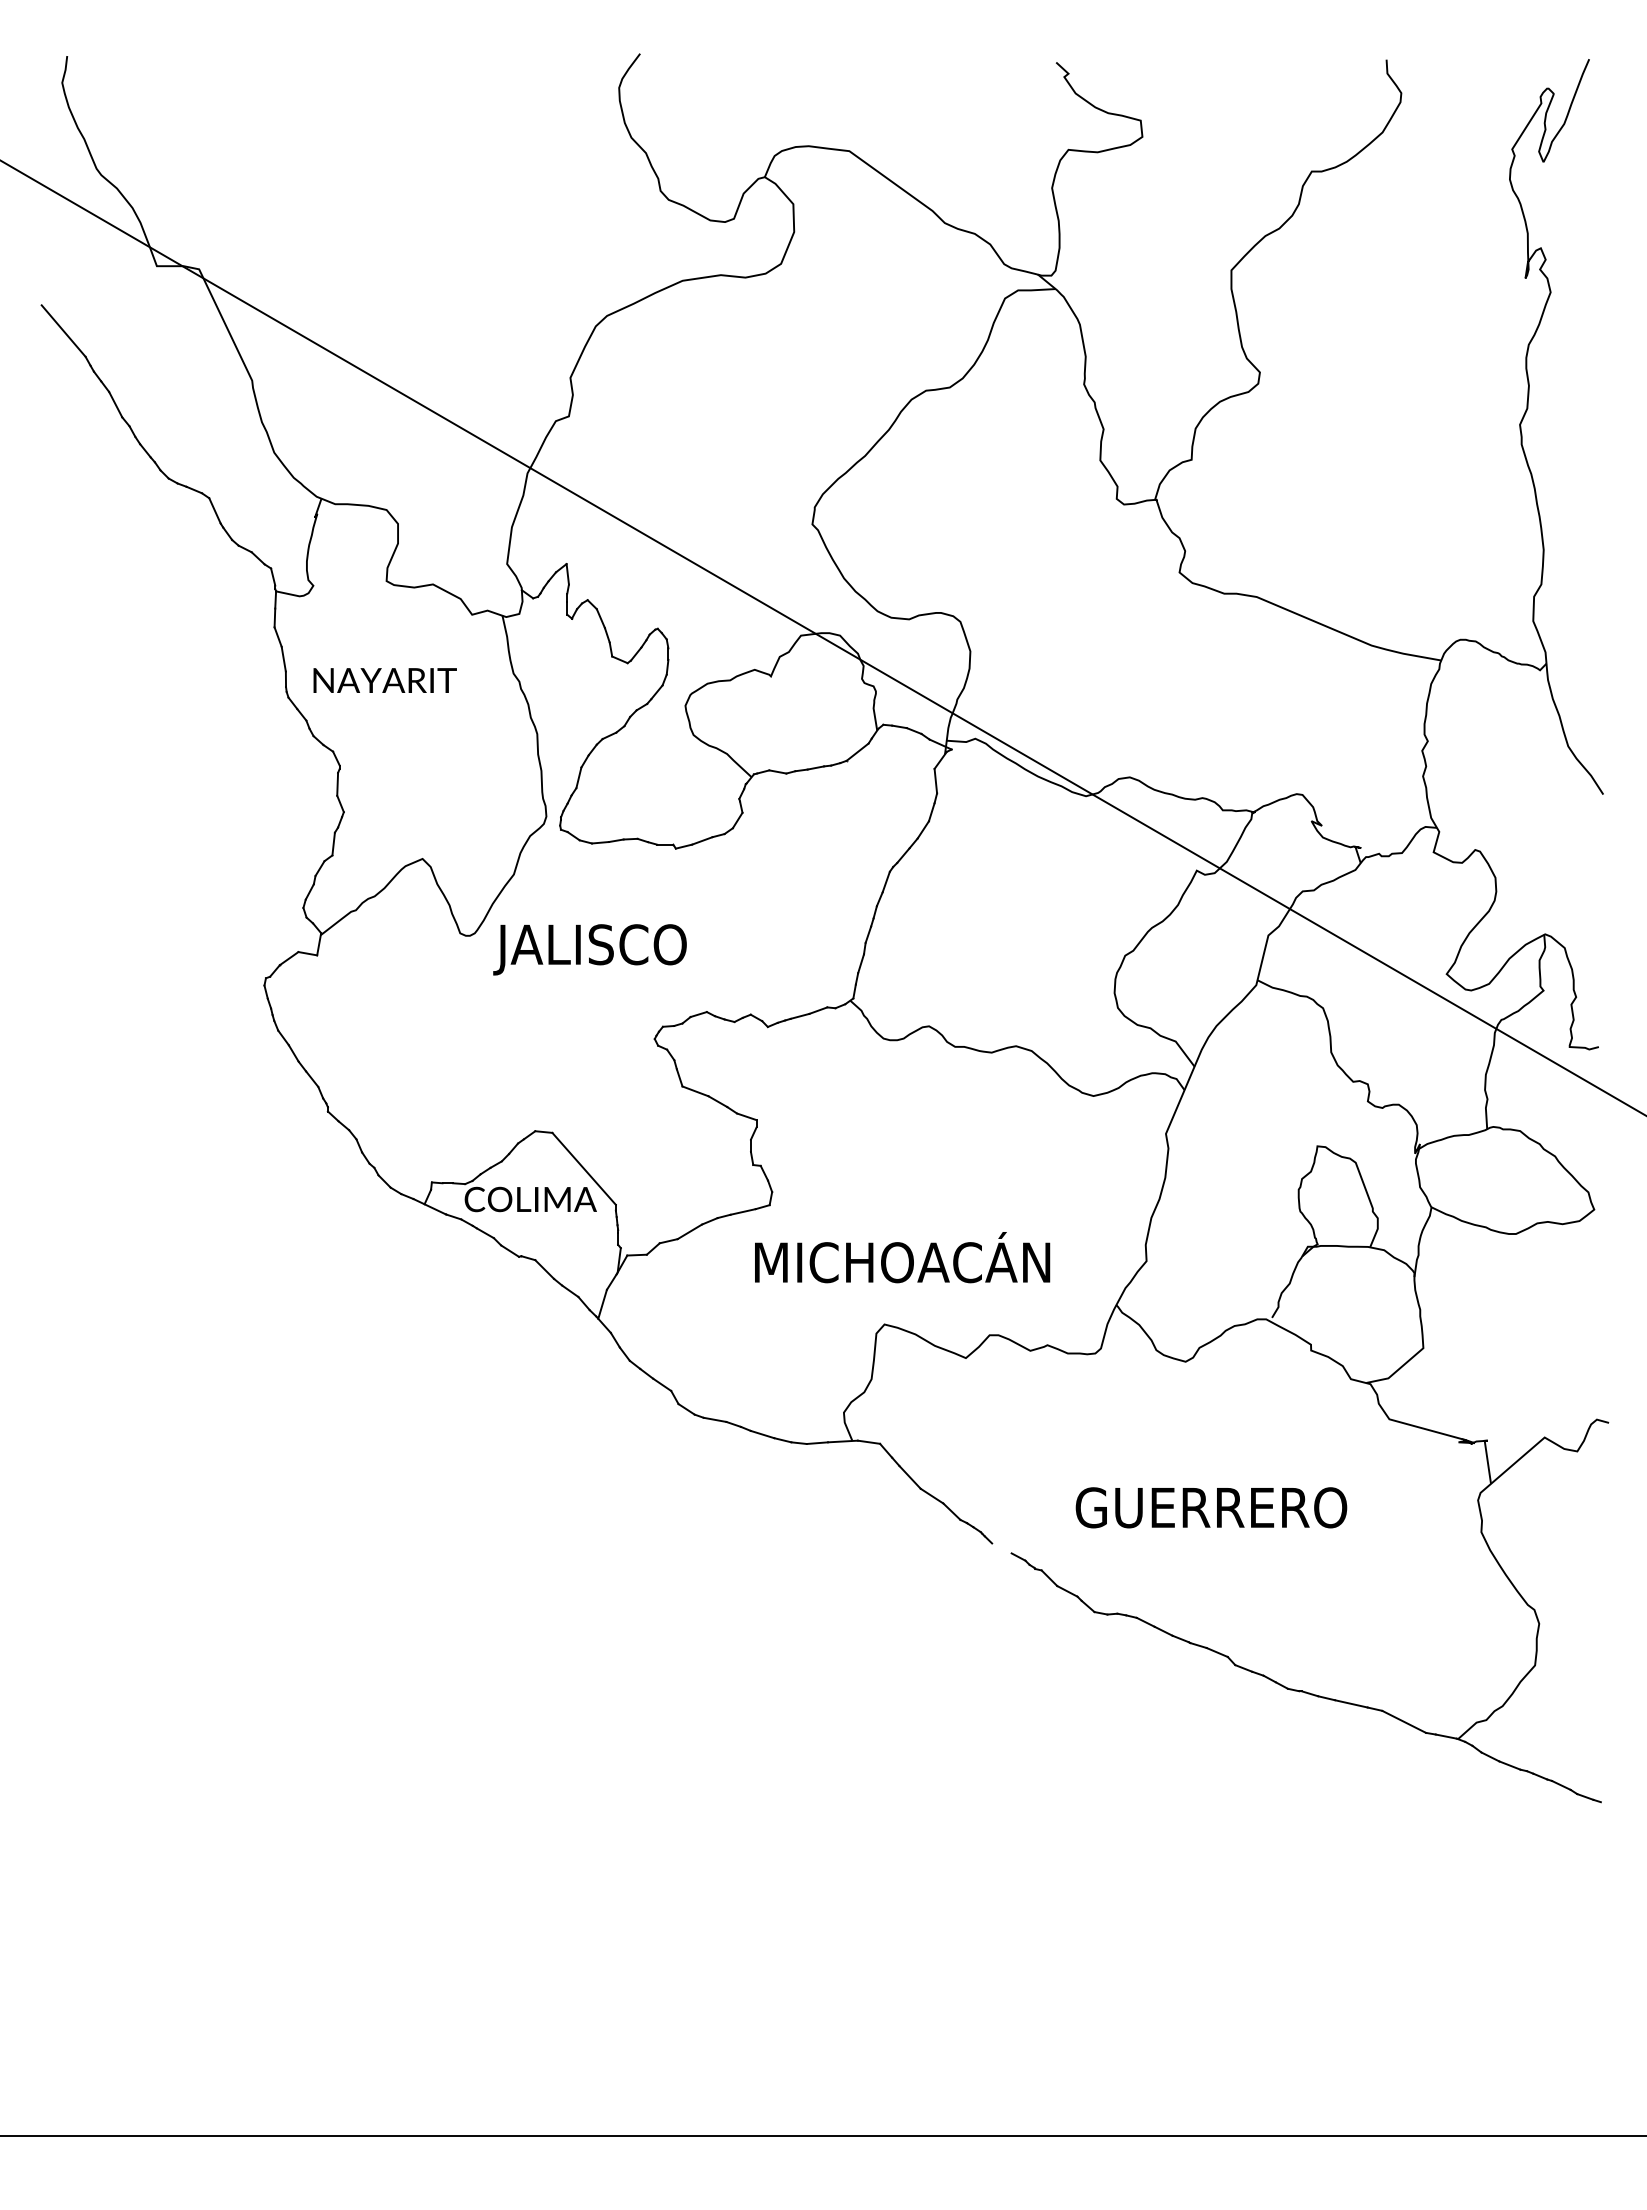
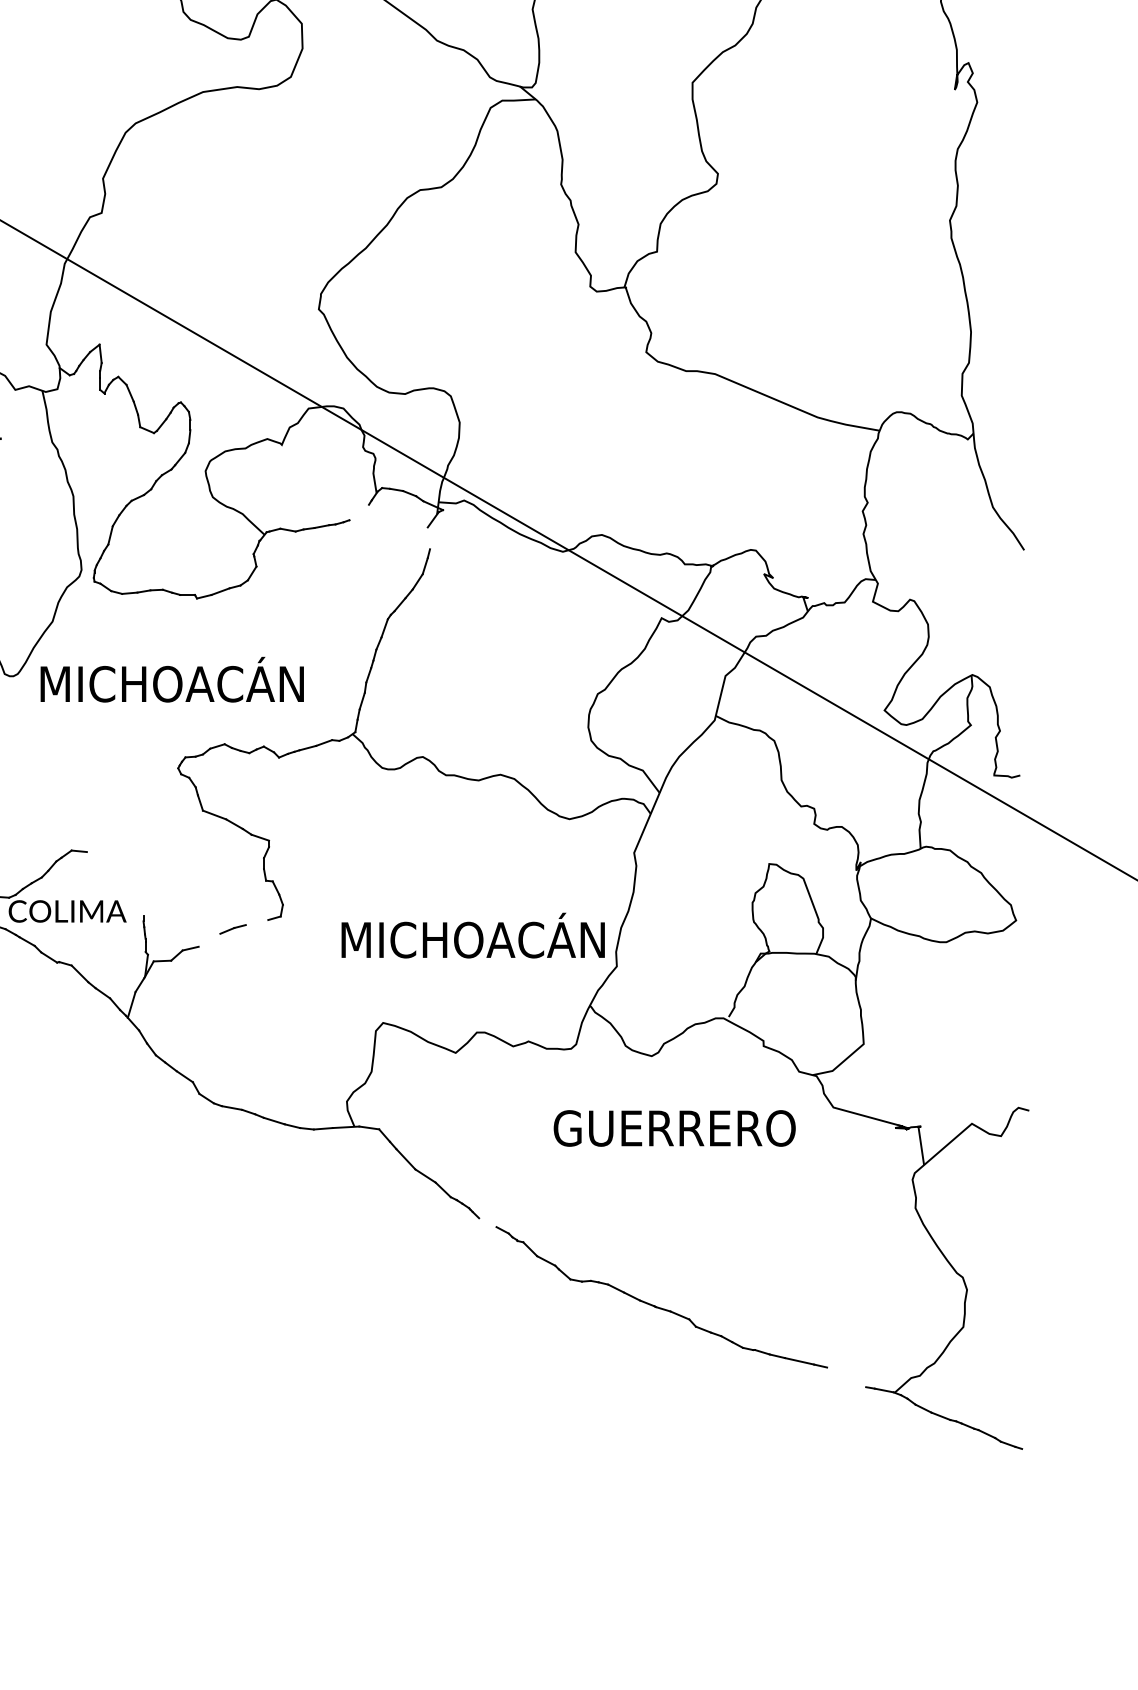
line: (857, 751) -> (359, 511), removed
line: (935, 780) -> (428, 537), removed
text: (644, 944) -> (169, 684), JALISCO -> MICHOACÁN
line: (583, 1168) -> (114, 883), removed
line: (742, 1211) -> (256, 922), removed
line: (689, 1231) -> (209, 939), removed
text: (902, 1257) -> (473, 935), moved
text: (1211, 1507) -> (674, 1128), moved
line: (1404, 1721) -> (846, 1377), removed

